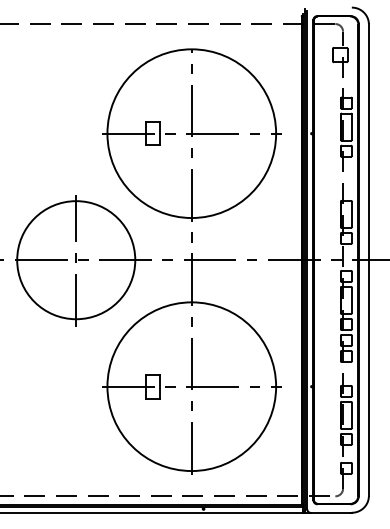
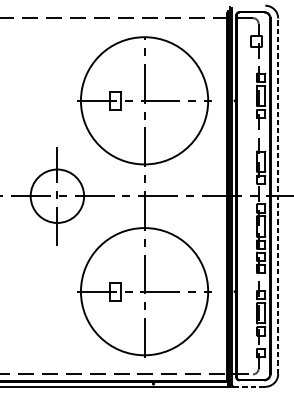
circle: (76, 260) -> (57, 196), size x0.6
line: (368, 260) -> (277, 196), solid -> dashed
line: (331, 512) -> (249, 386), solid -> dashed

